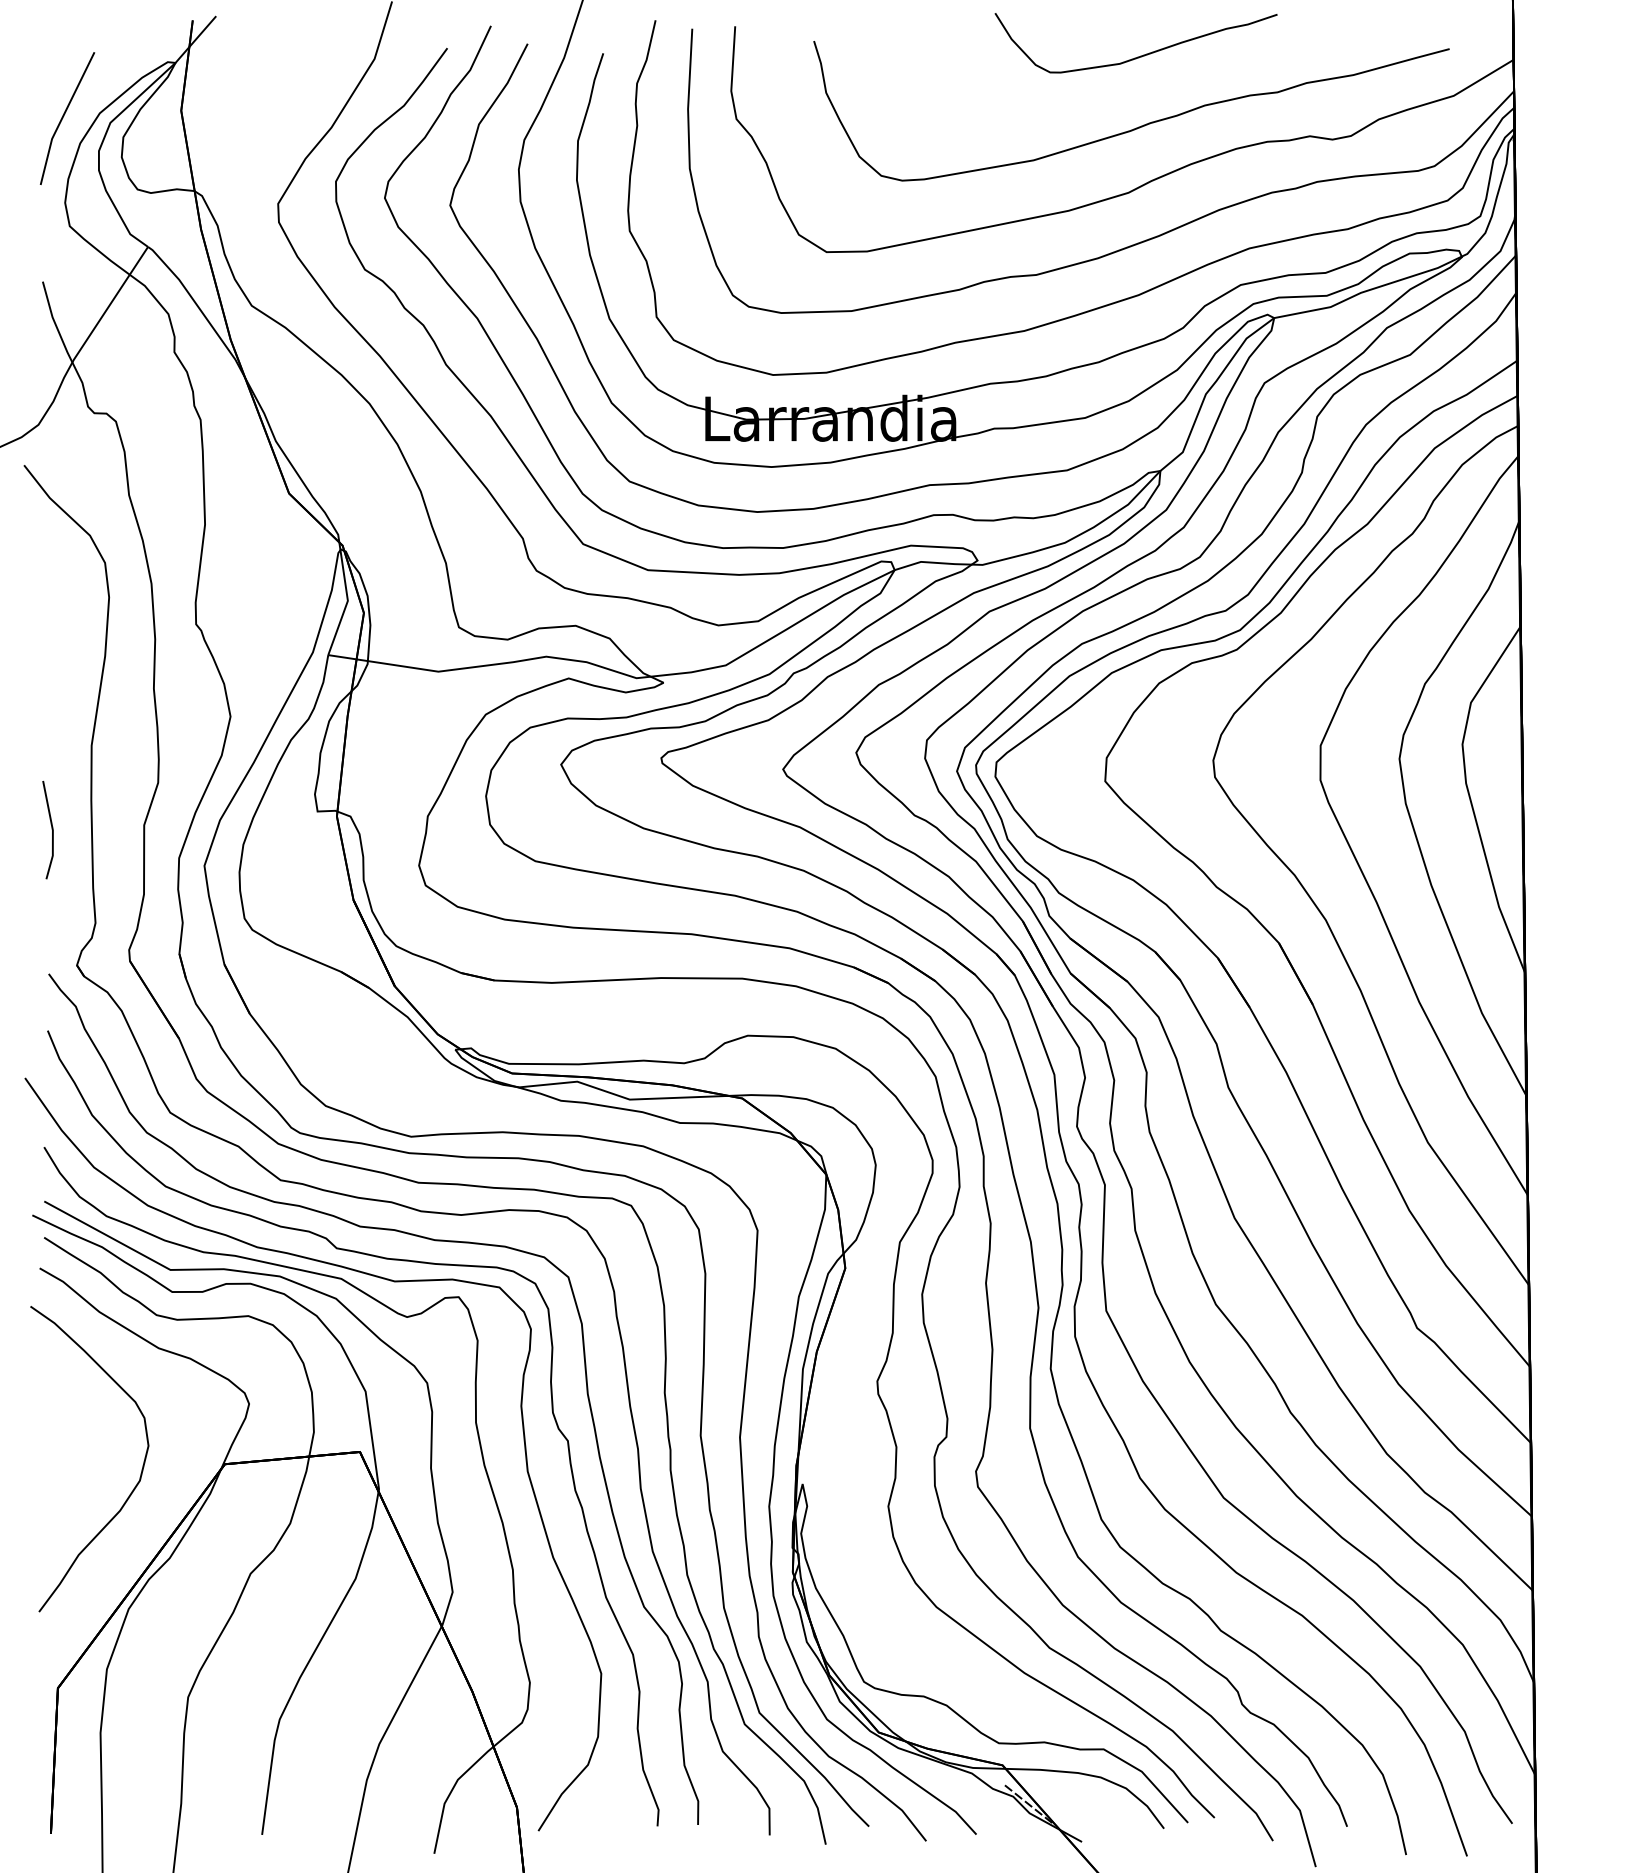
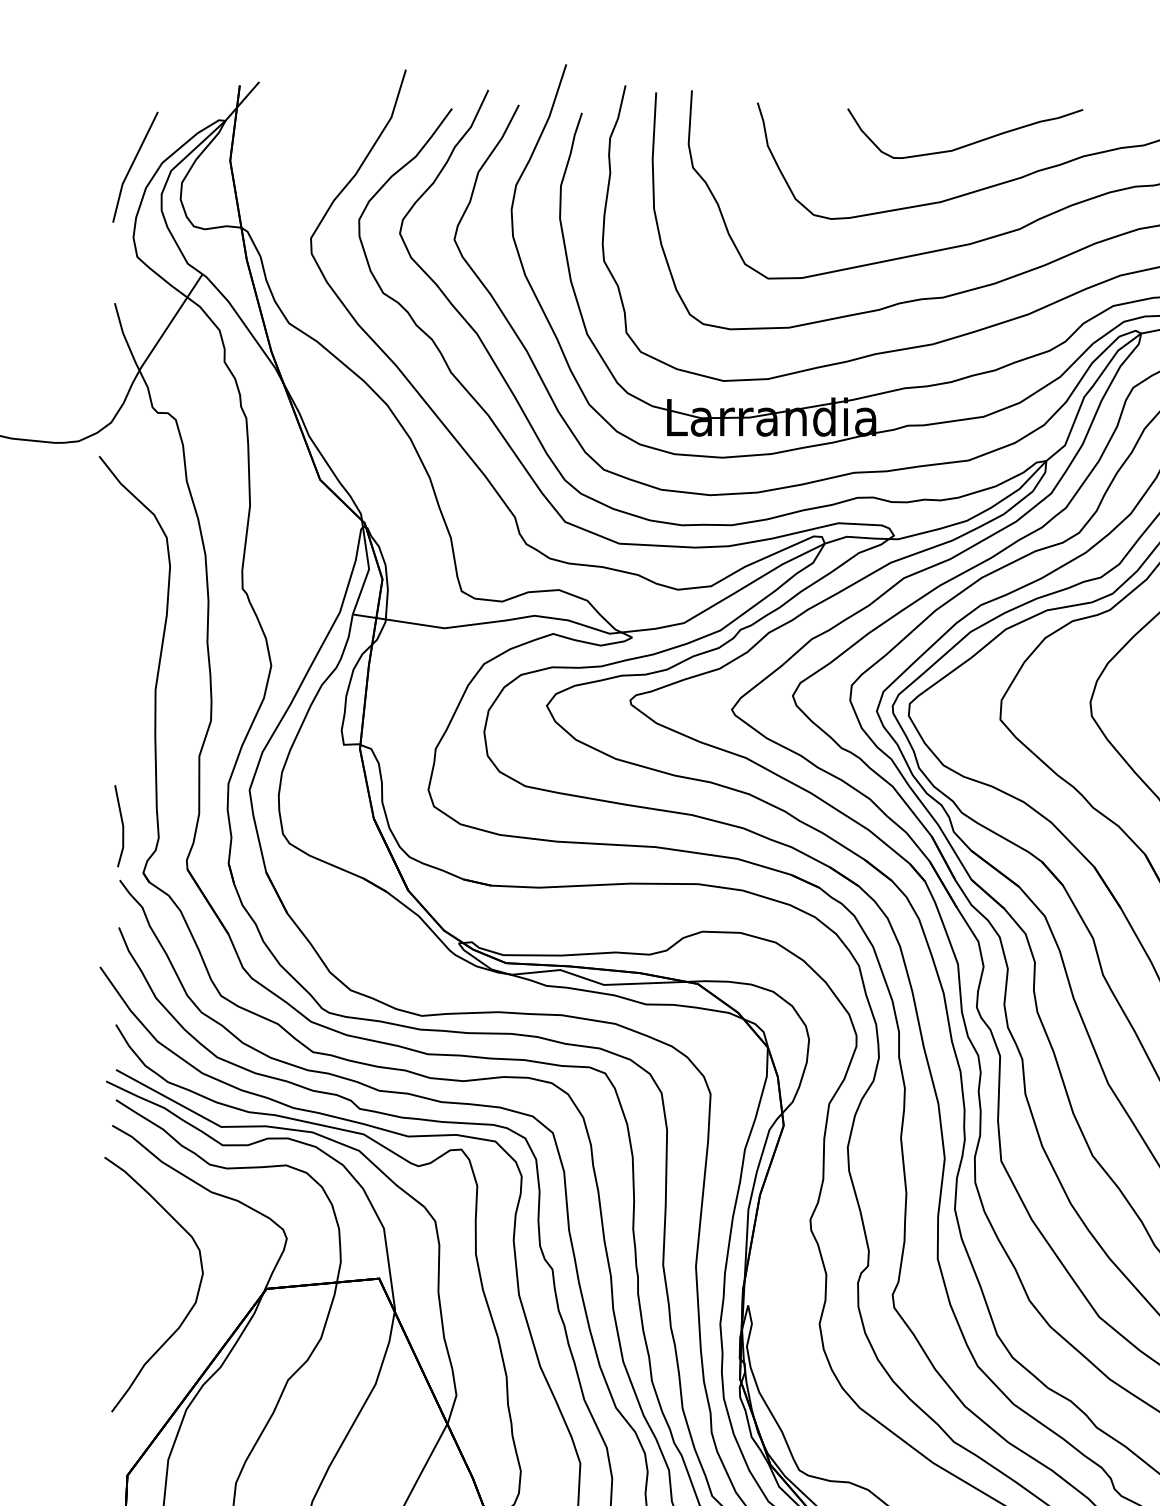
curve: (1140, 55) -> (968, 143), moved
line: (51, 829) -> (122, 825), moved

